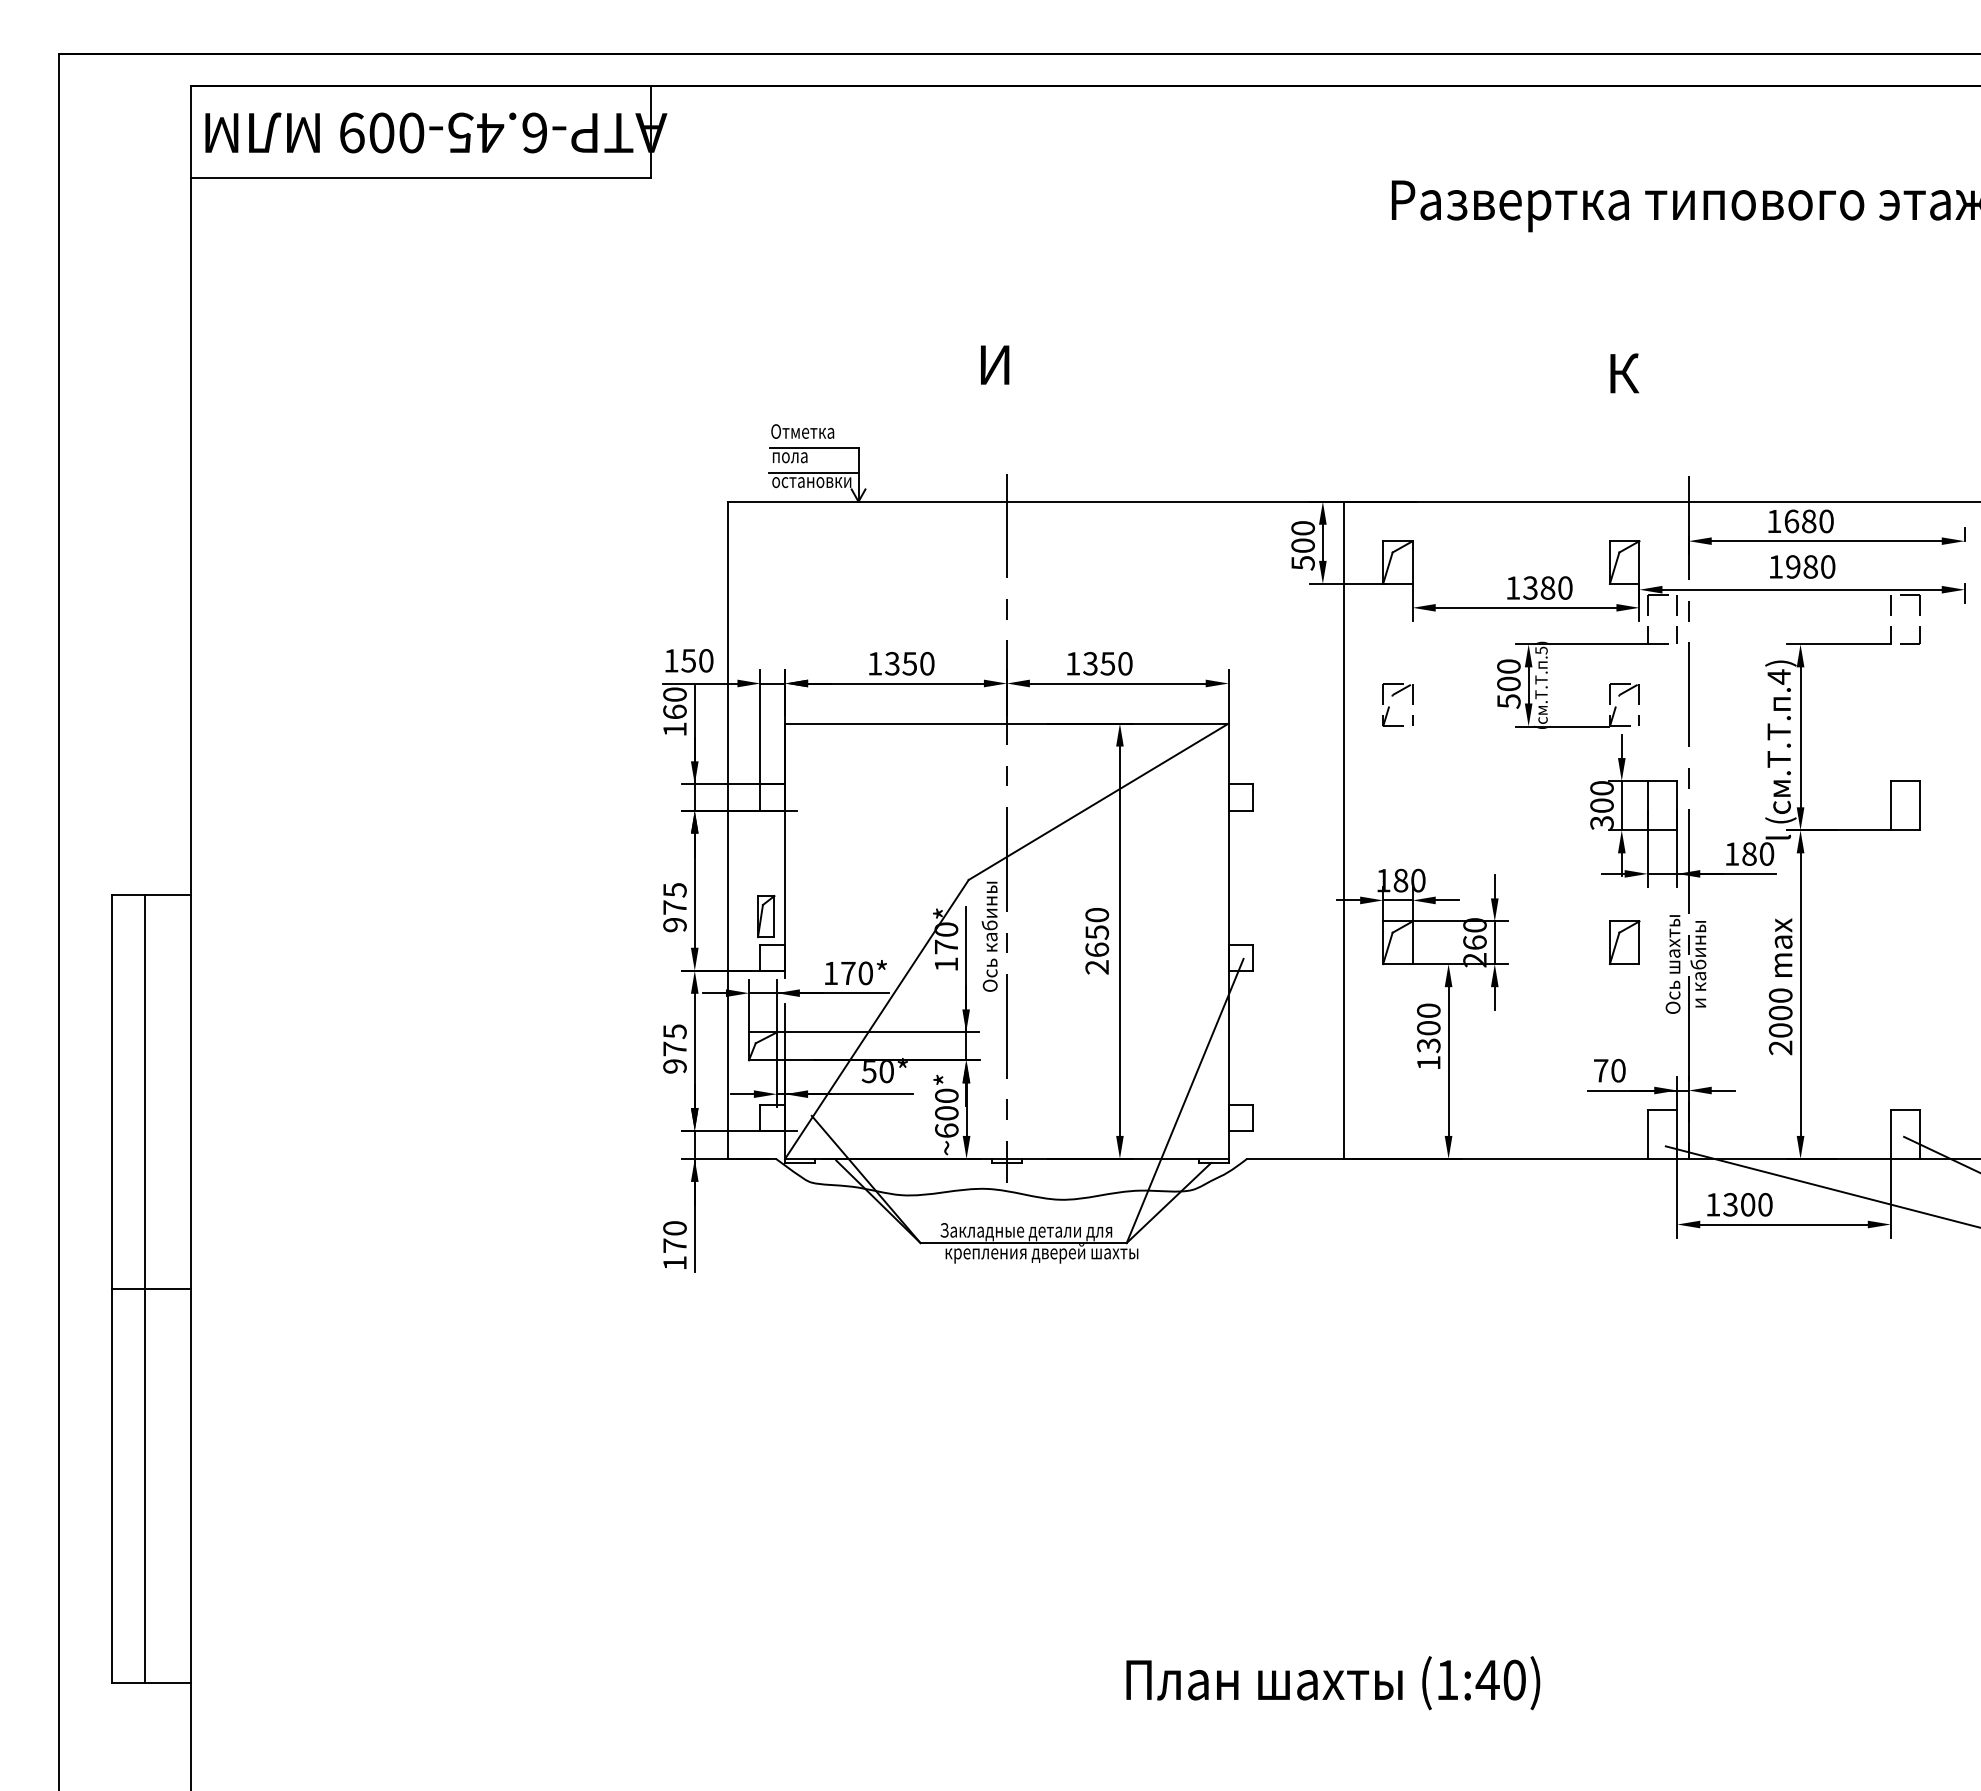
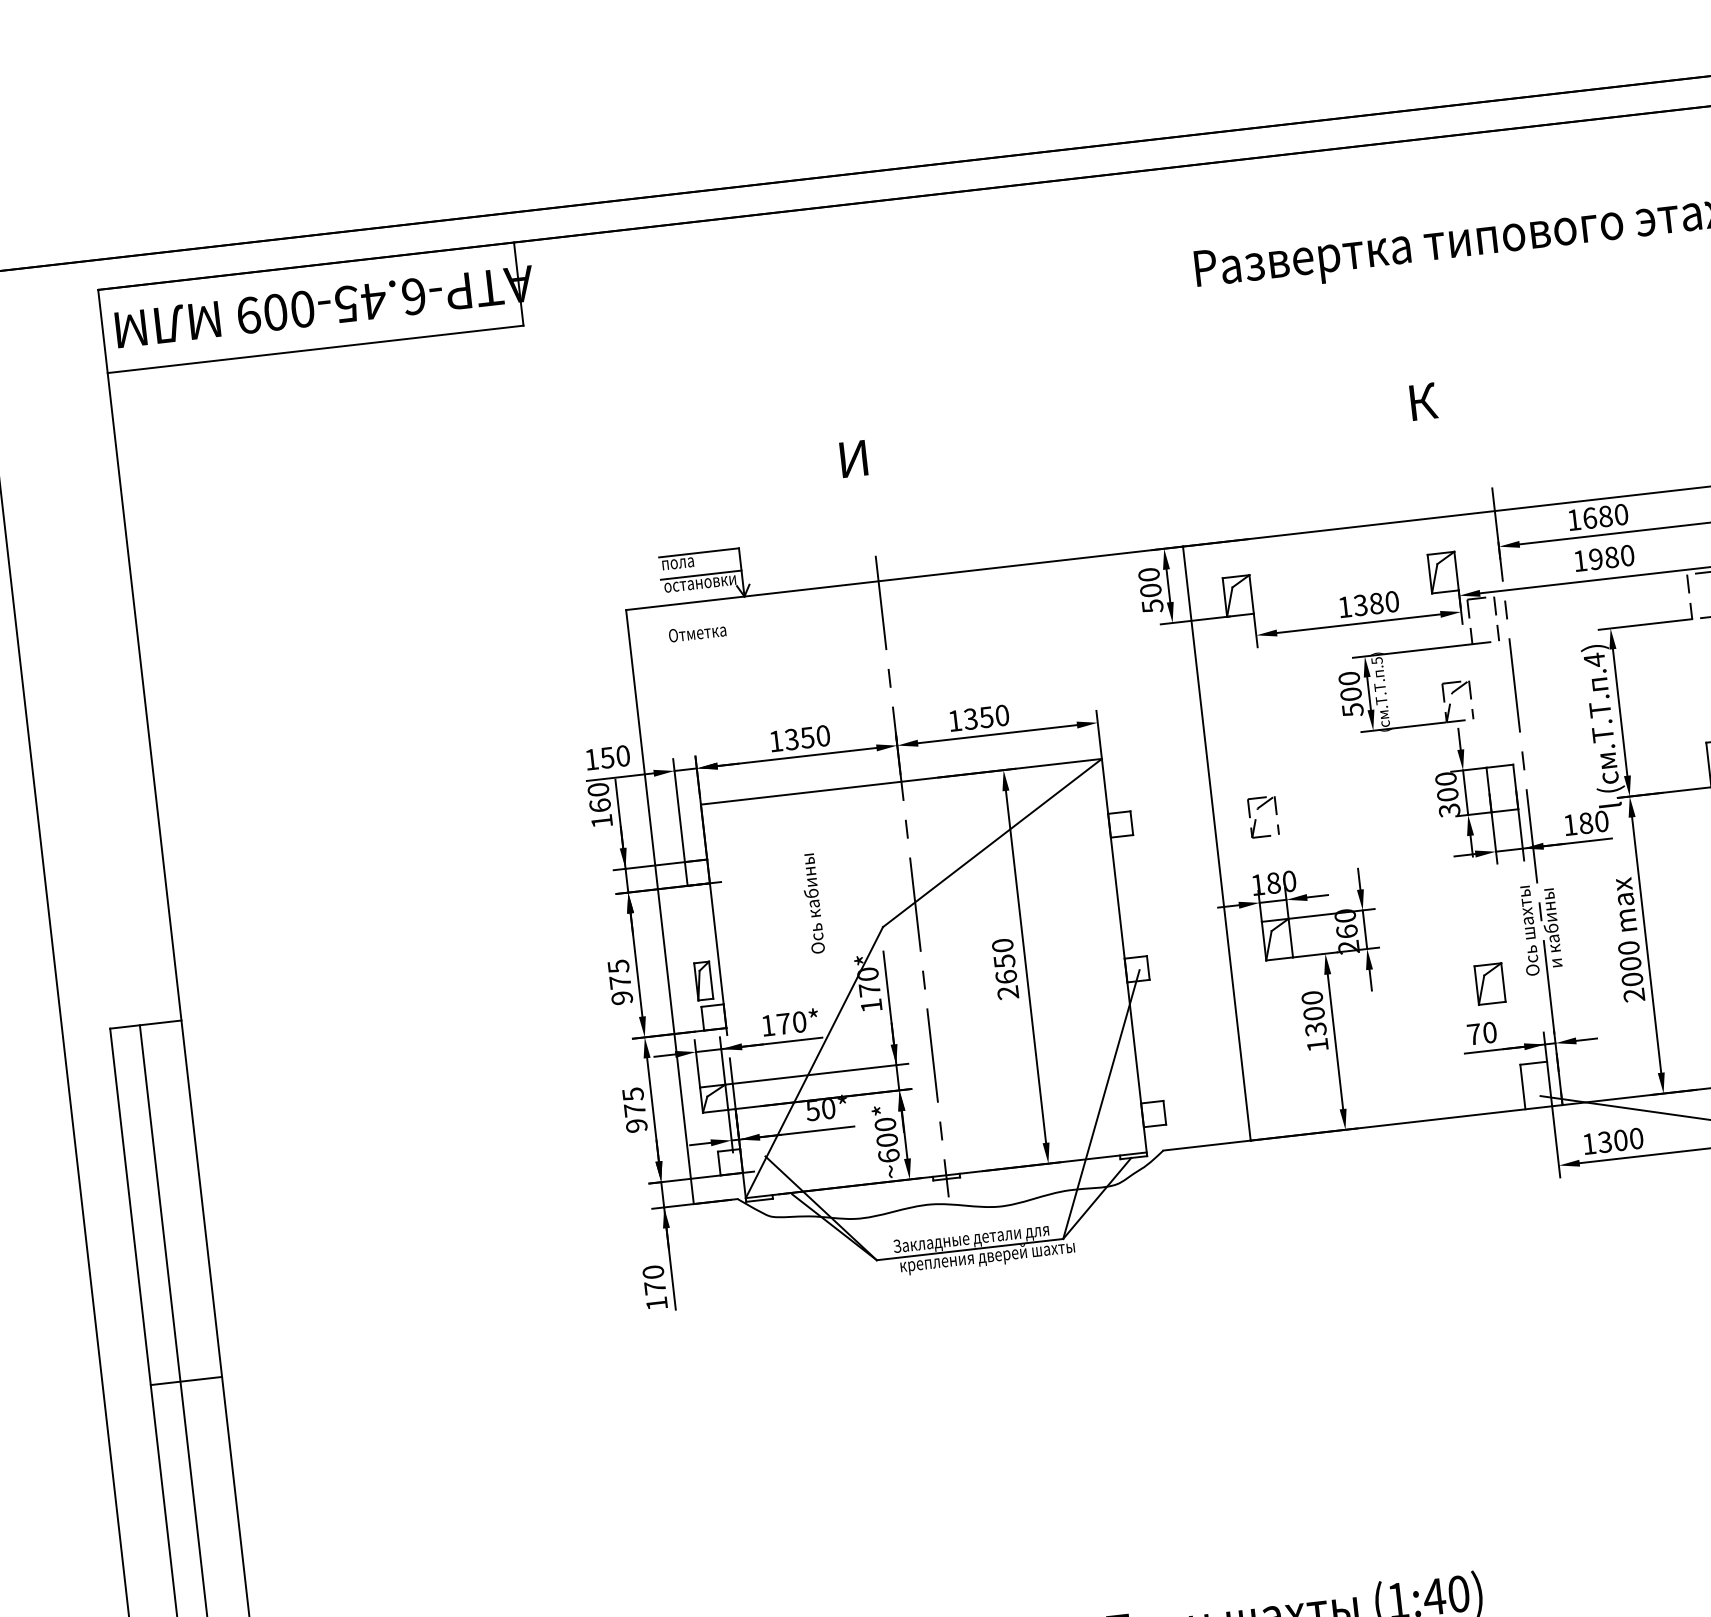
text: (802, 431) -> (697, 632), moved
part: (1389, 706) -> (1255, 819), moved
text: (989, 936) -> (812, 903), moved
part: (1624, 942) -> (1489, 983), moved

